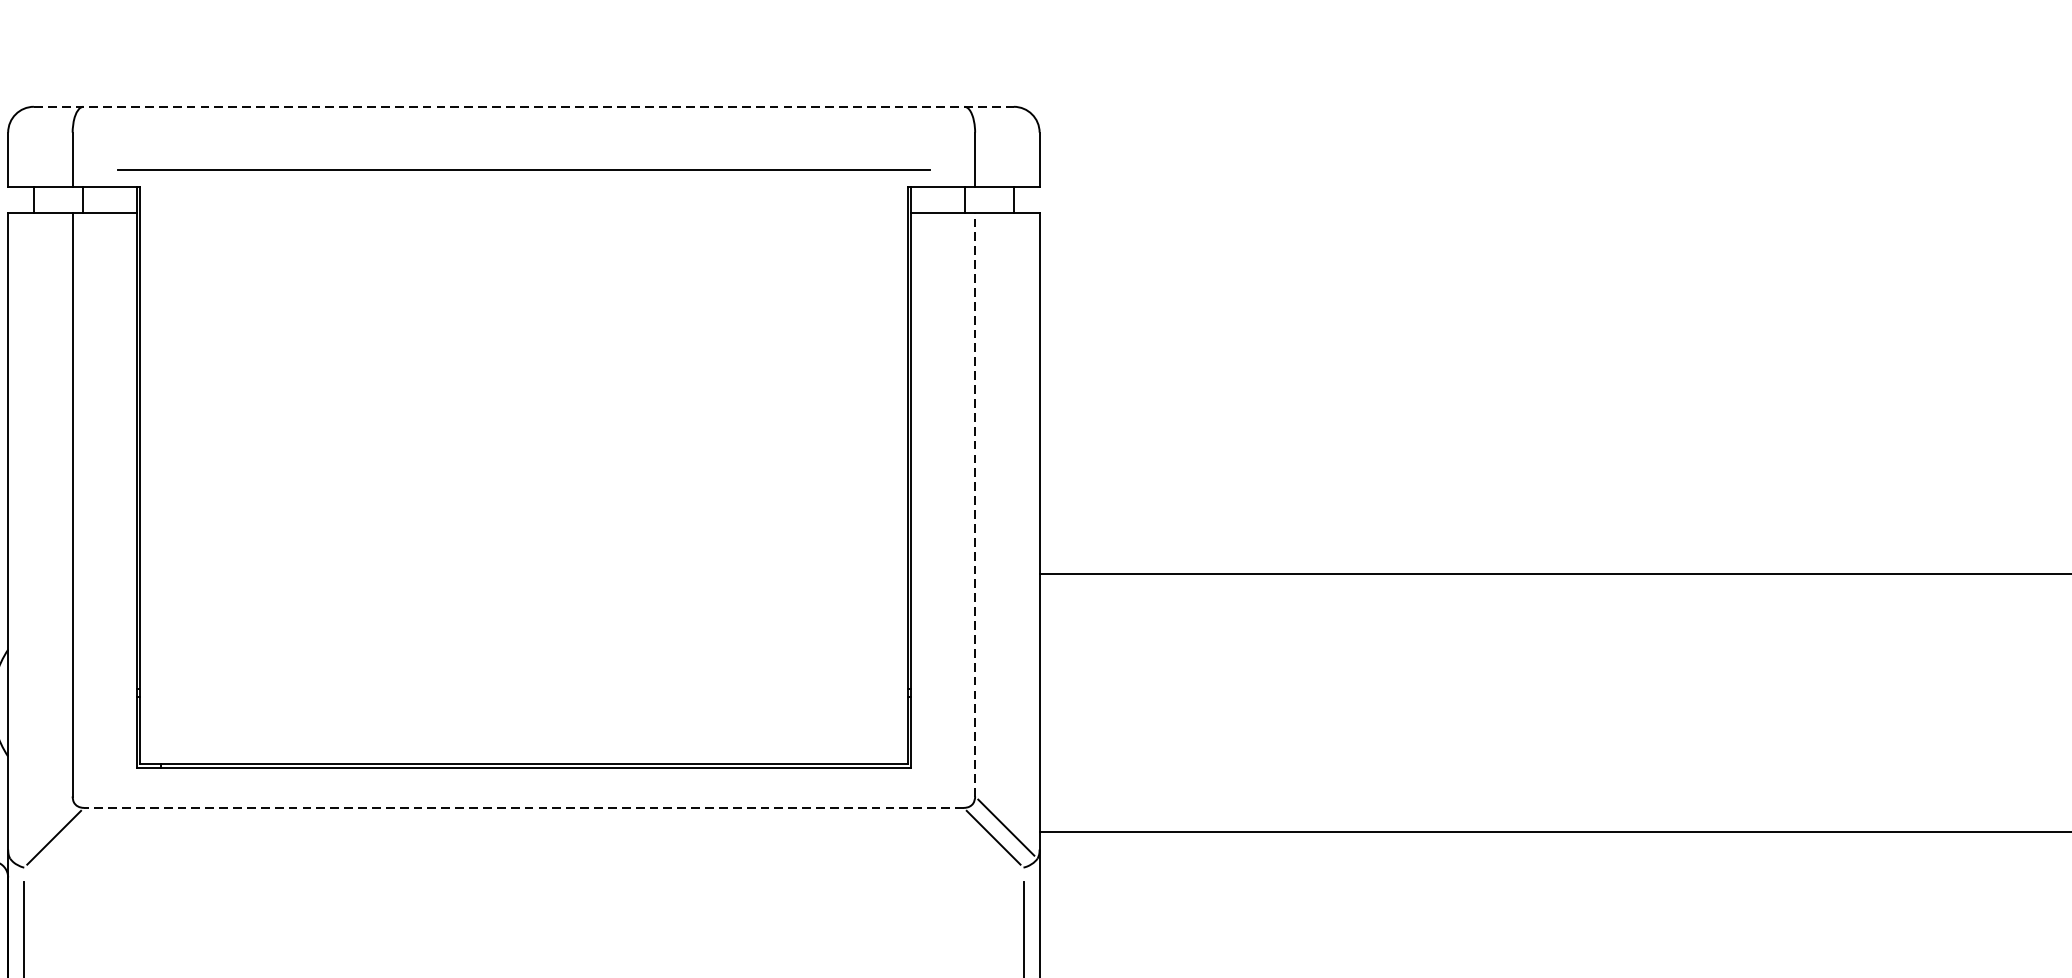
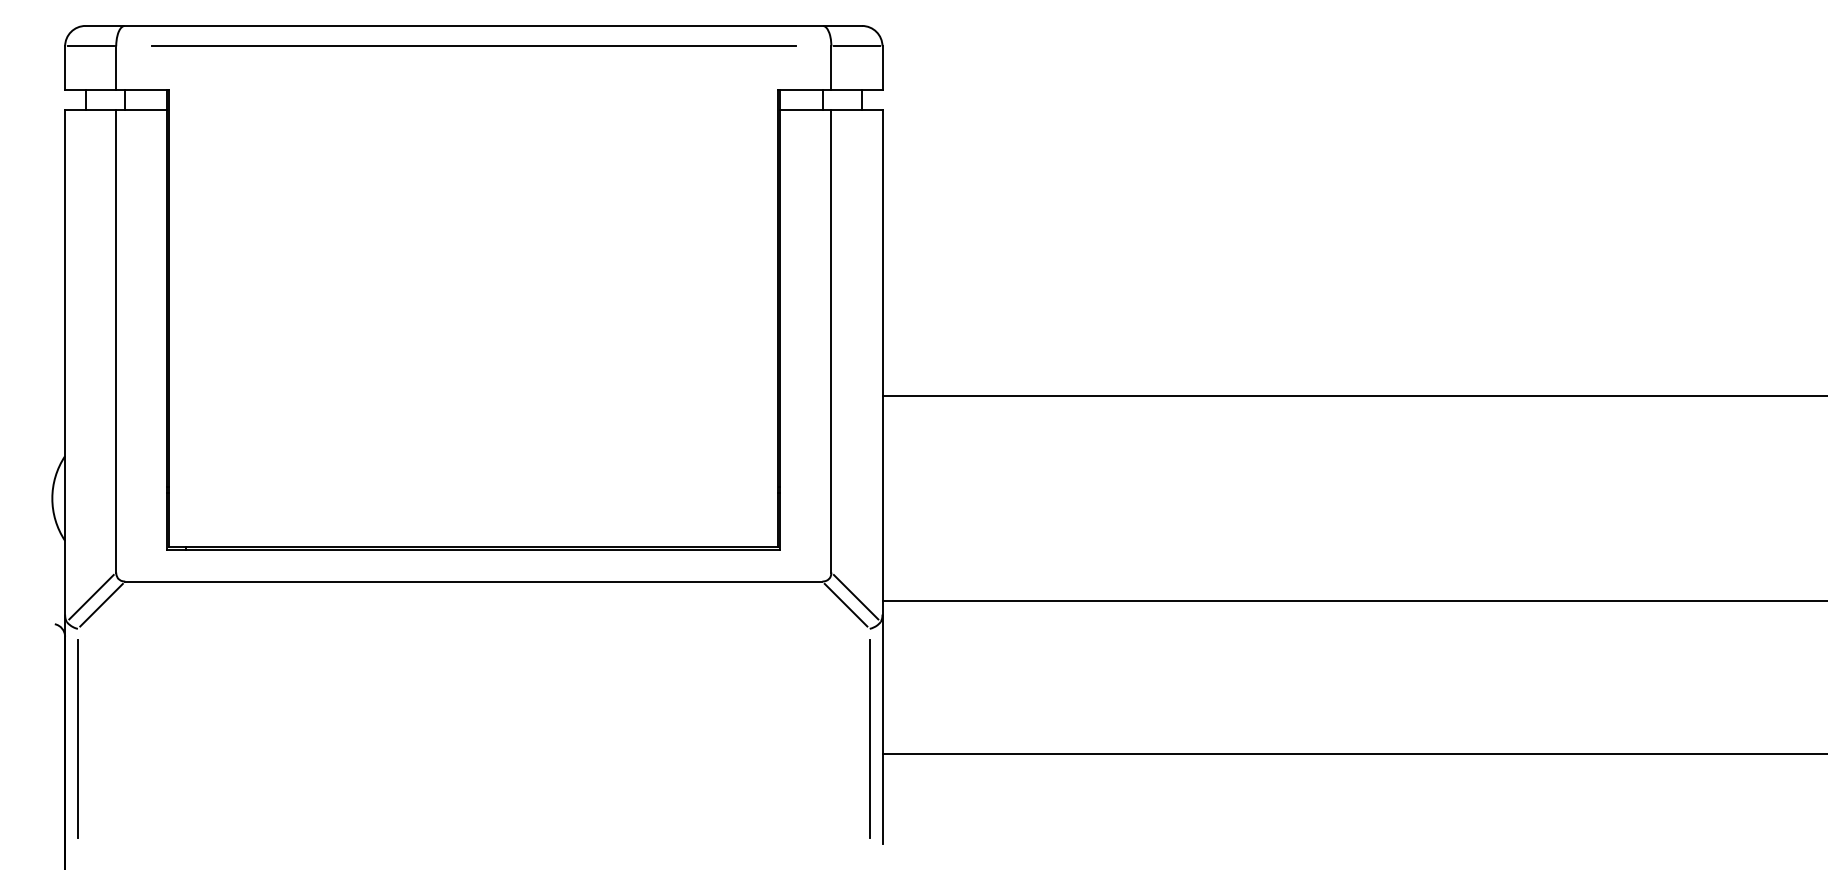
line: (524, 106) -> (474, 25), dashed -> solid
line: (40, 132) -> (90, 46), added
line: (1006, 132) -> (856, 46), added
line: (523, 169) -> (473, 45), moved
line: (975, 503) -> (831, 340), dashed -> solid
line: (523, 807) -> (473, 581), dashed -> solid
line: (41, 826) -> (91, 596), added

